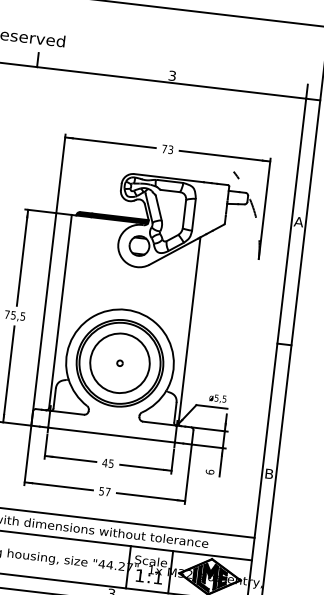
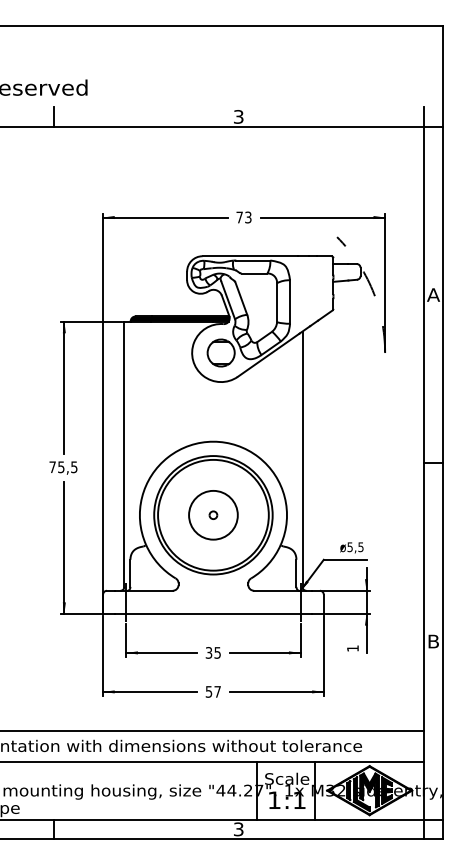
circle: (120, 362) -> (213, 514), size x0.6
text: (104, 462) -> (208, 652), 45 -> 35
text: (209, 472) -> (352, 648), 6 -> 1

